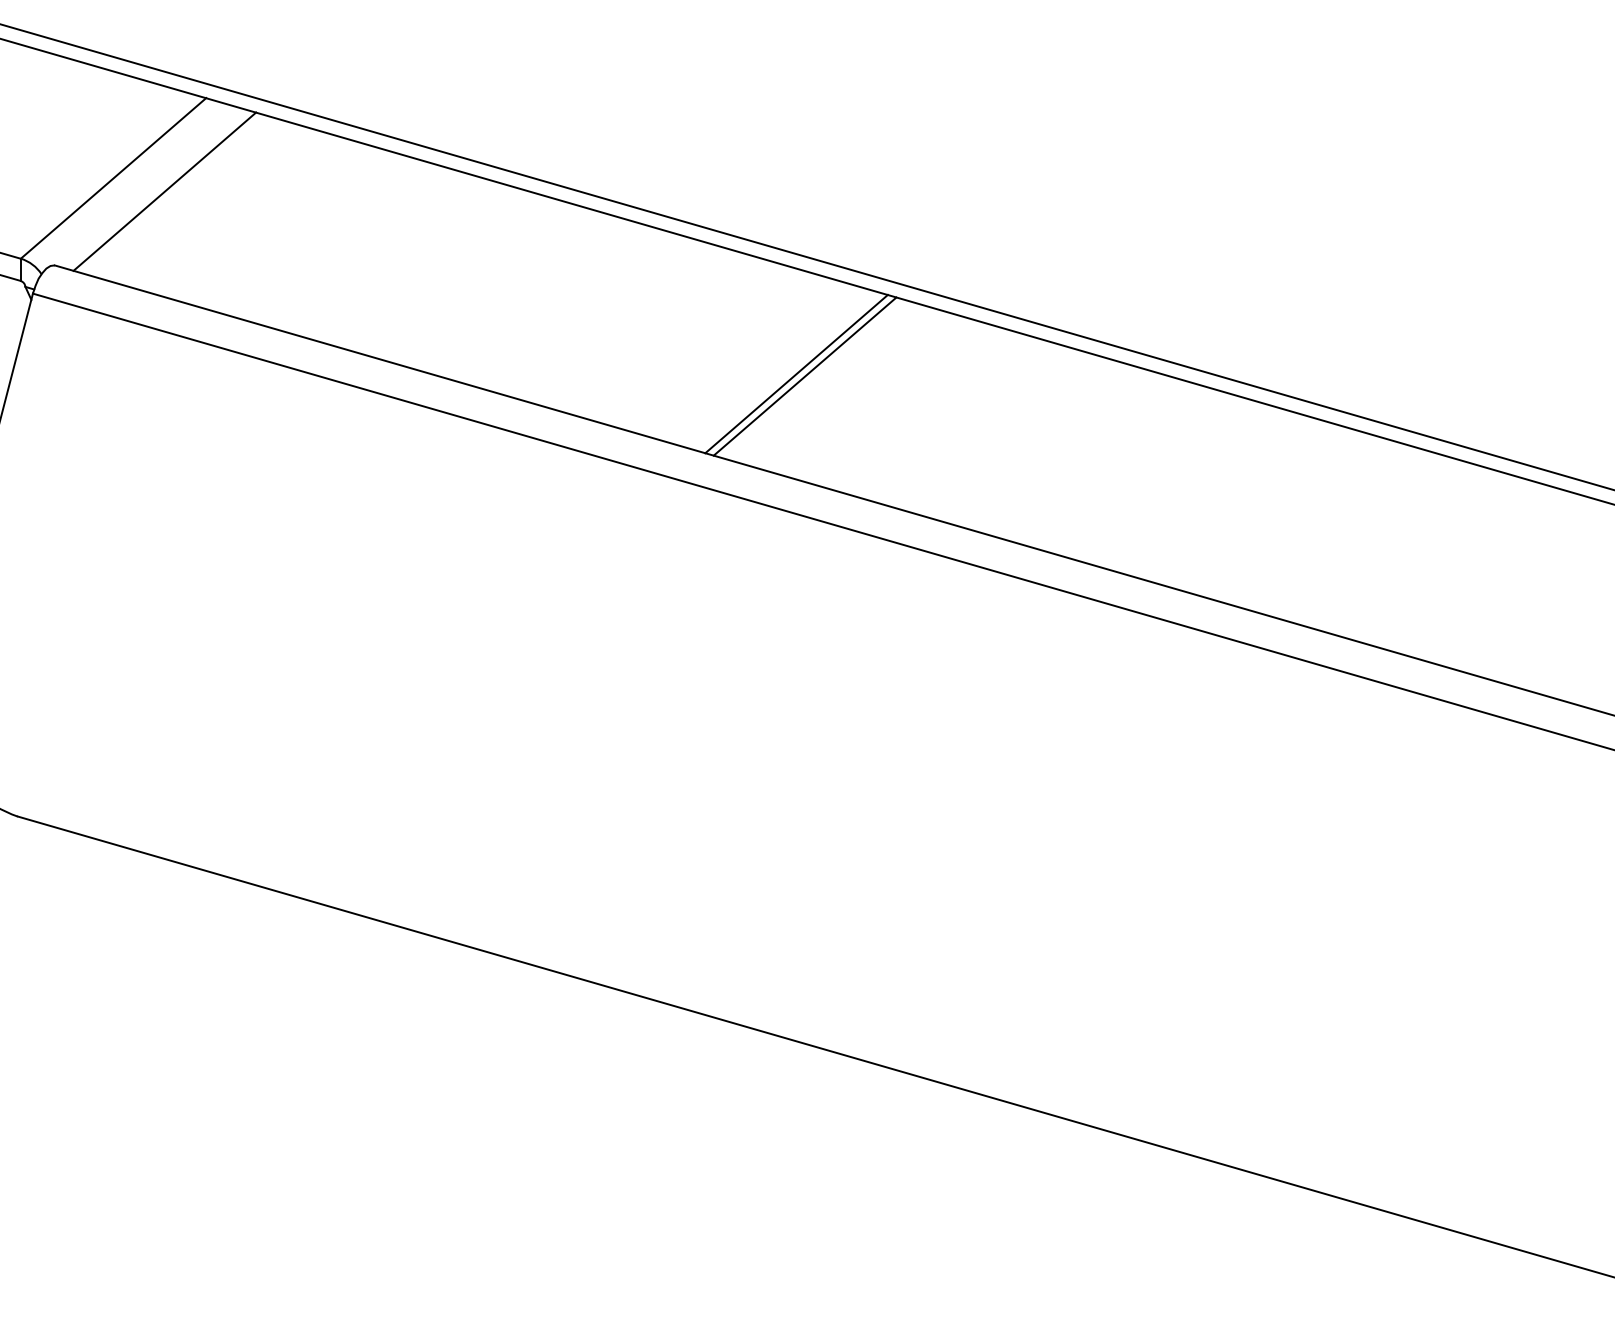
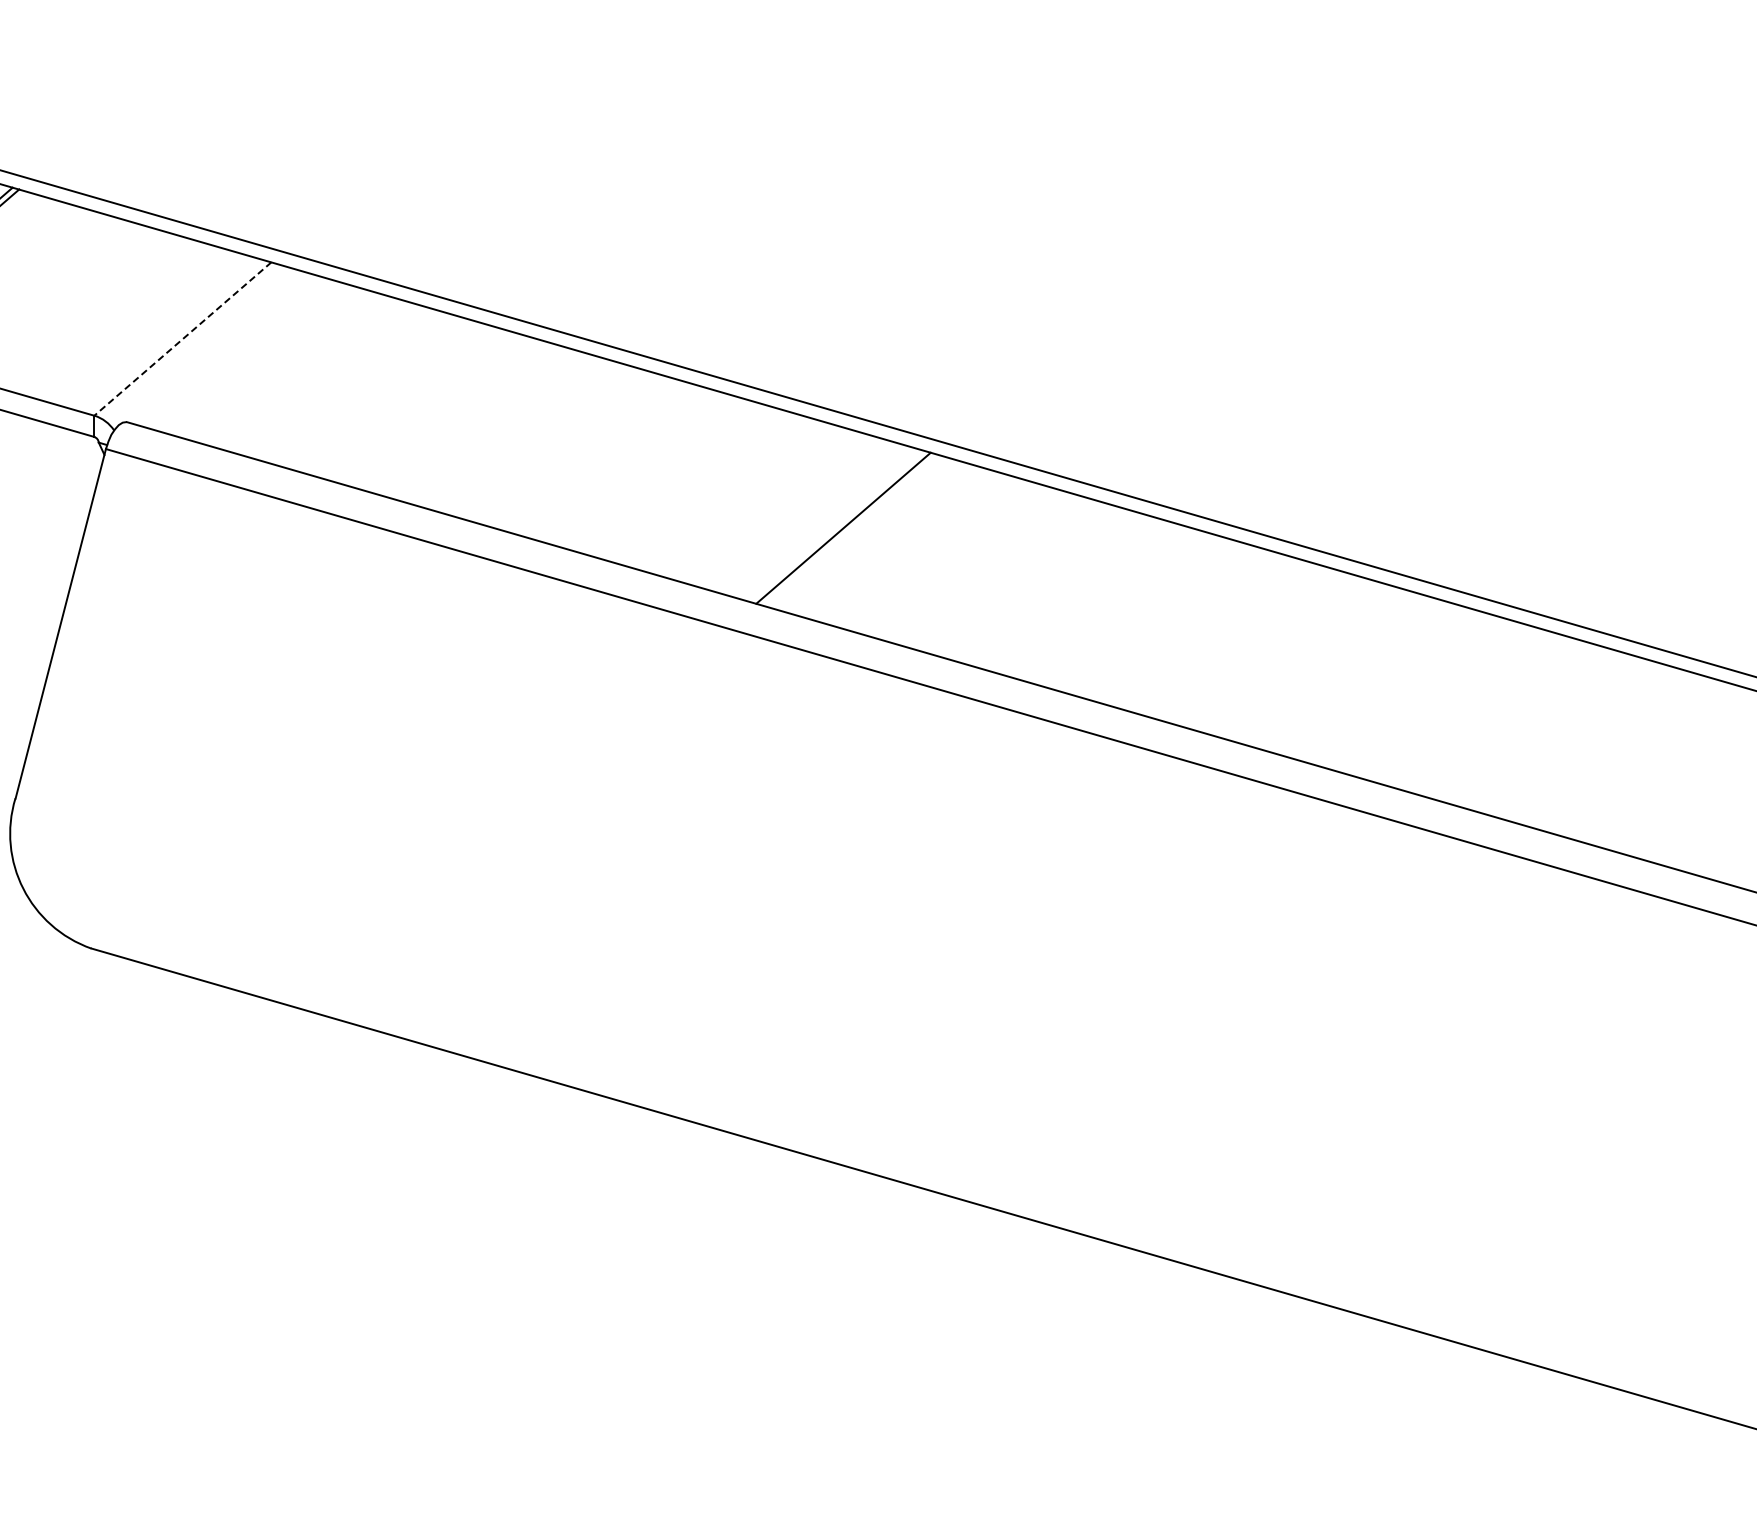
line: (113, 178) -> (182, 339), solid -> dashed
line: (164, 191) -> (231, 351), removed
line: (796, 373) -> (835, 525), removed

